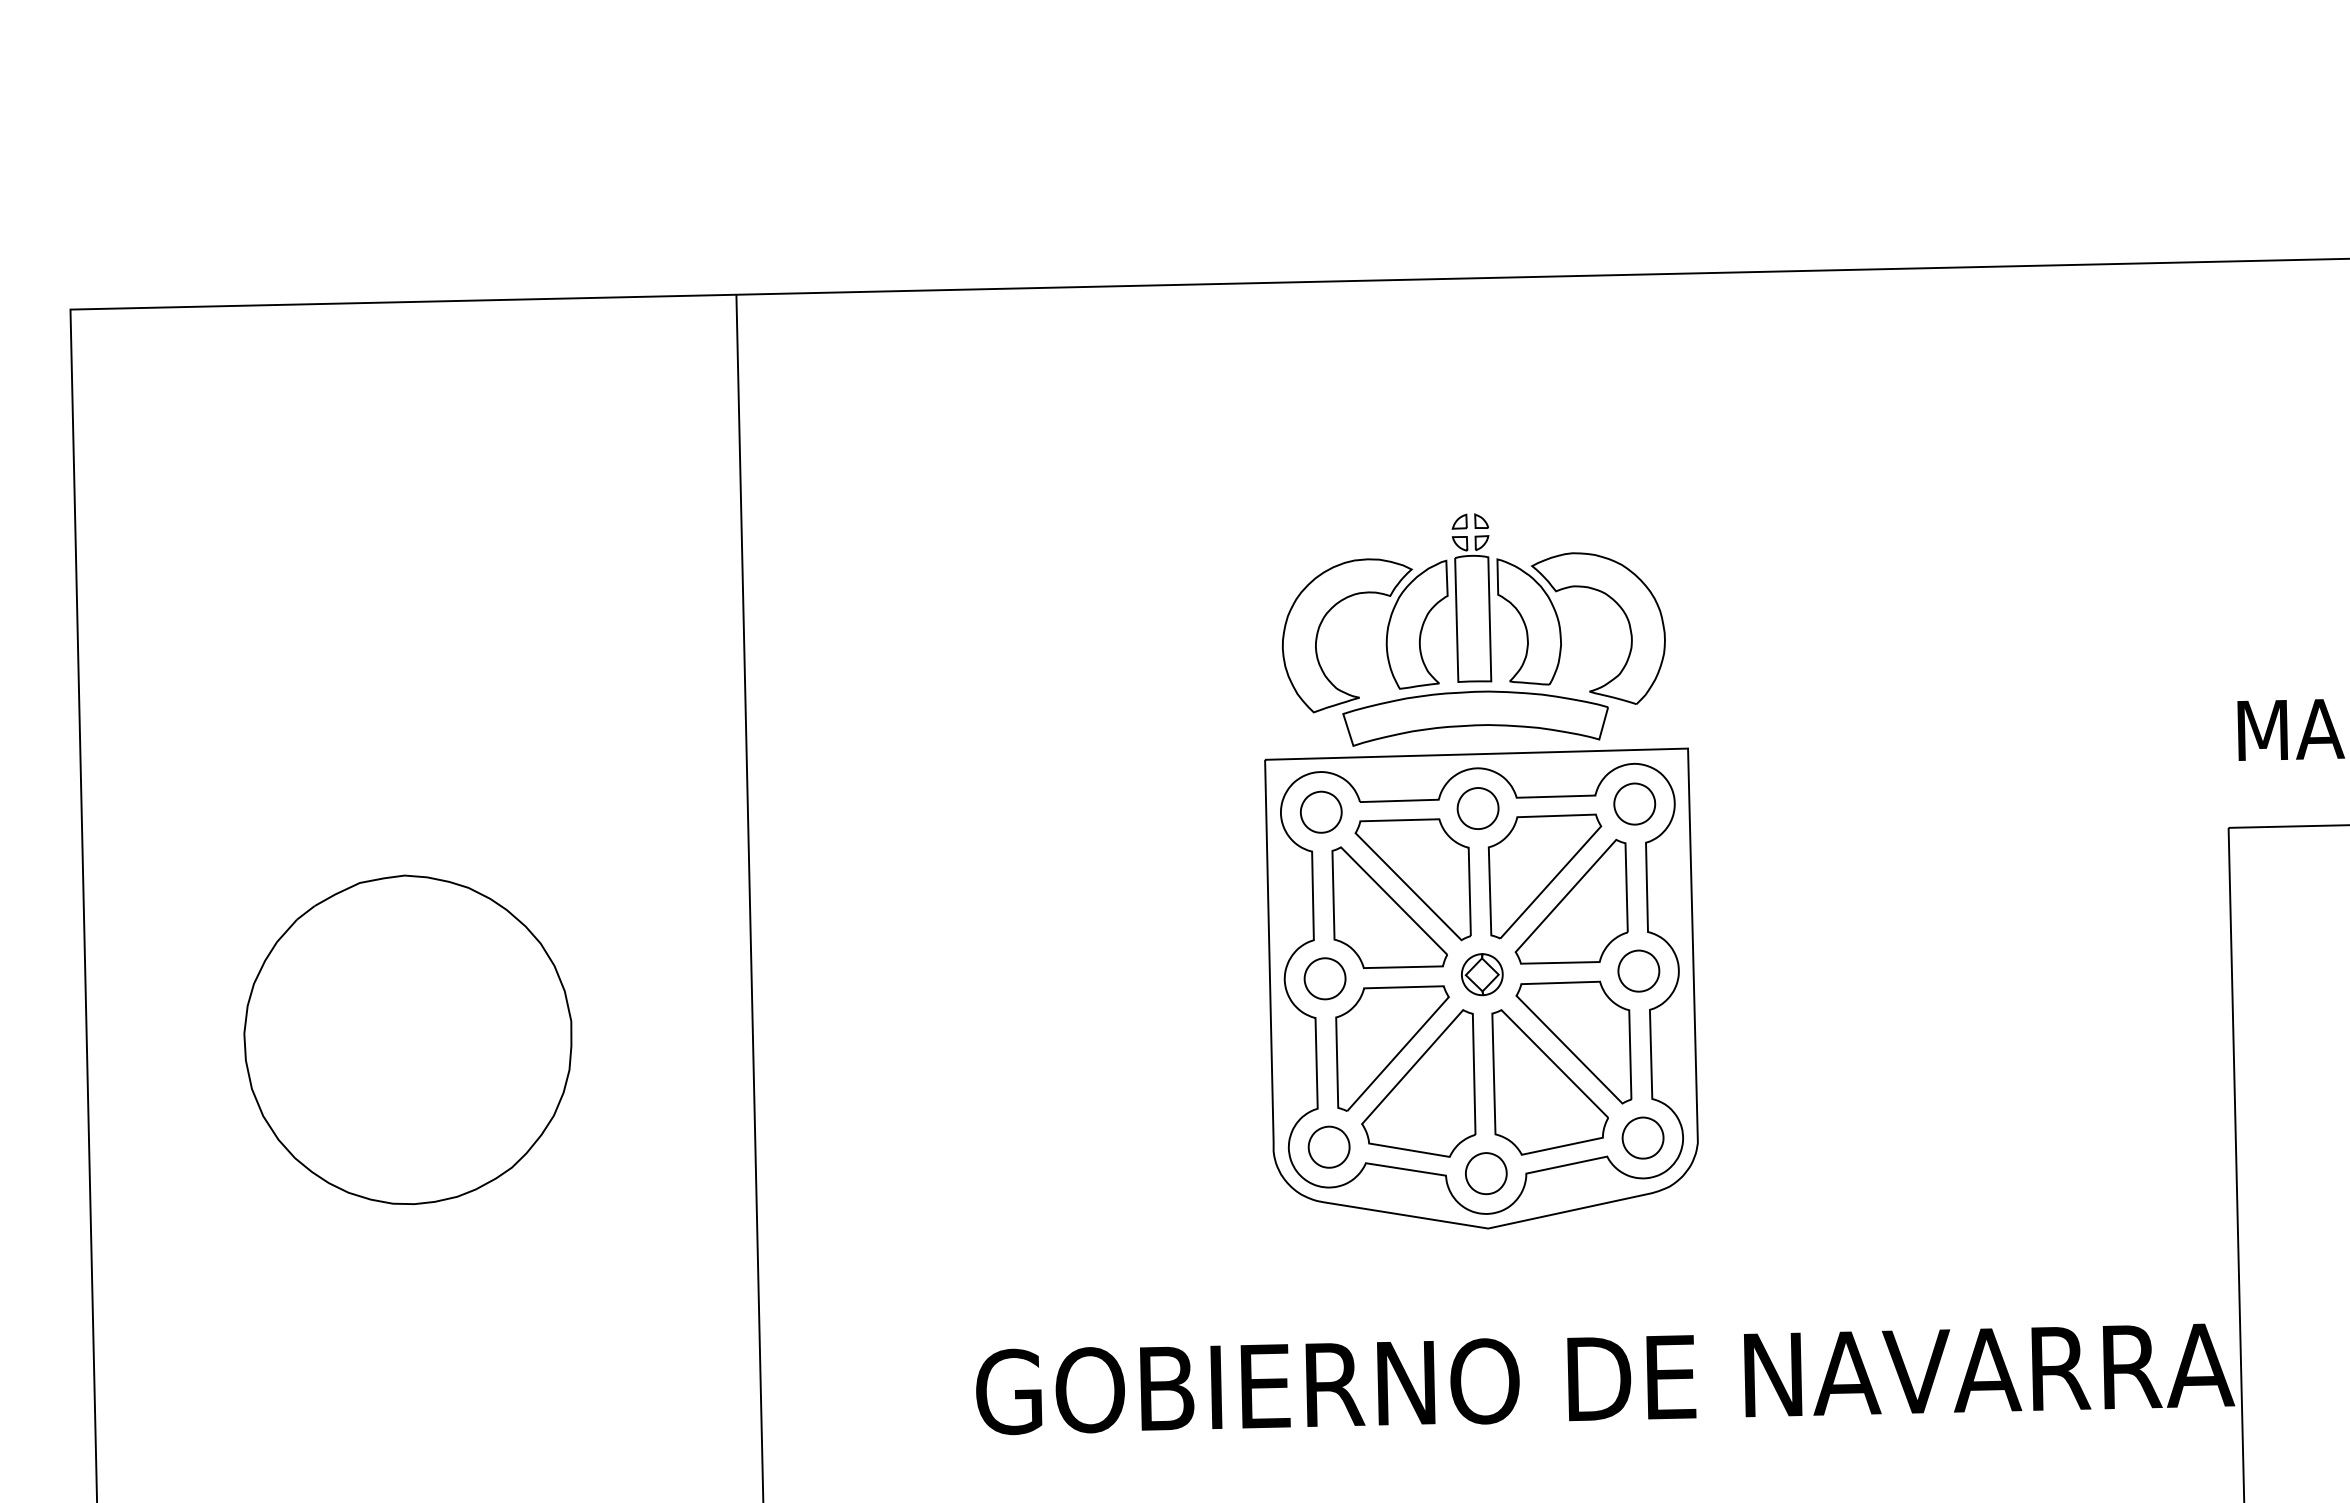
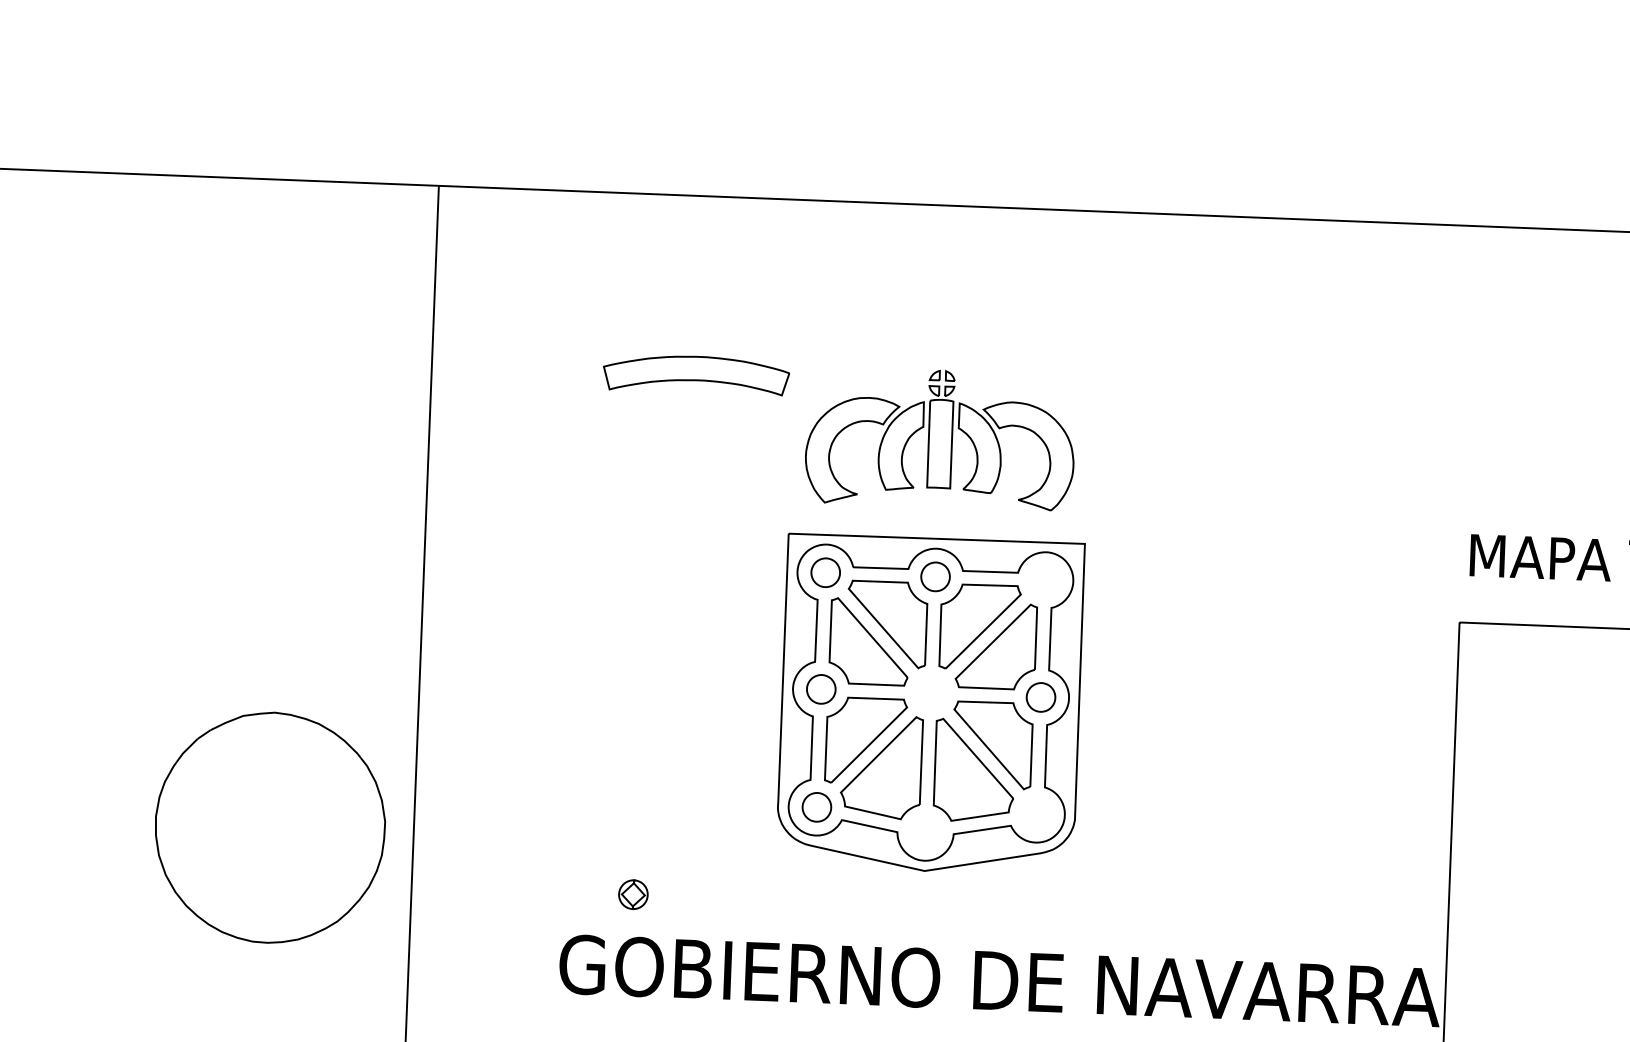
part: (1475, 718) -> (696, 375), moved
part: (1634, 803) -> (1045, 580), removed
part: (1482, 974) -> (633, 894), moved
part: (407, 1039) -> (269, 827), moved
part: (1642, 1137) -> (1036, 813), removed
part: (1486, 1173) -> (925, 832), removed

